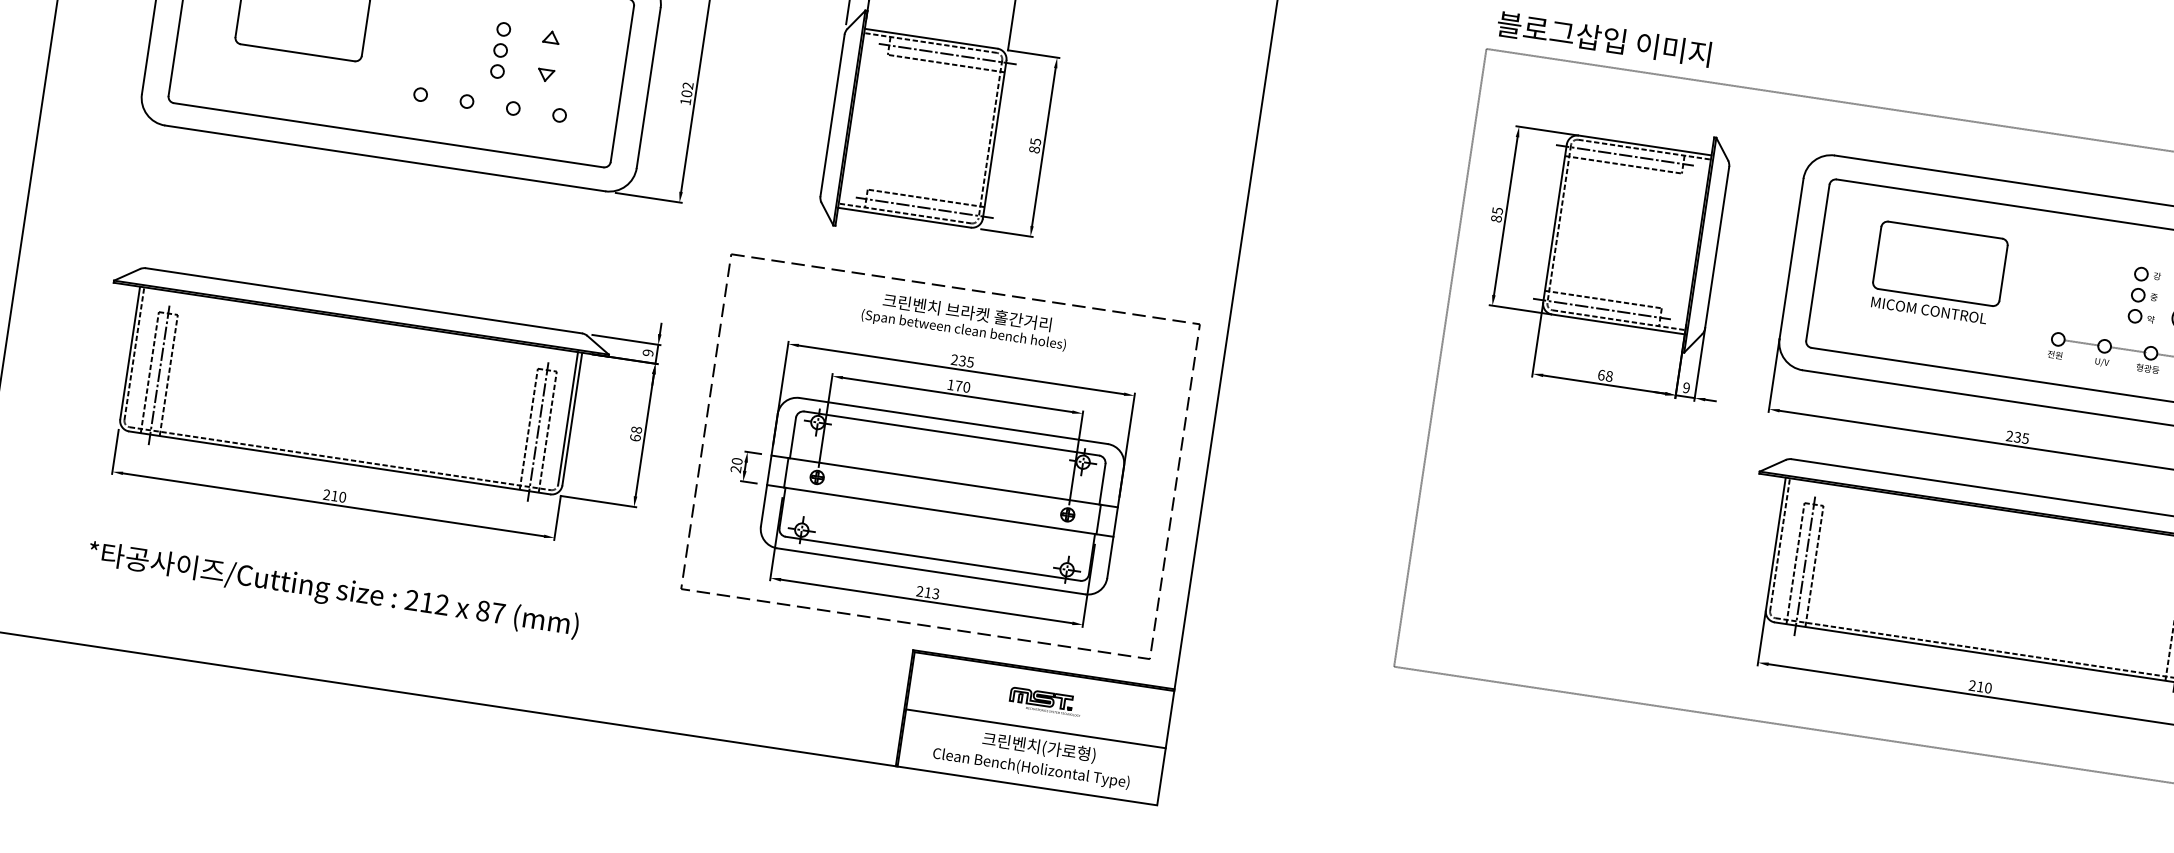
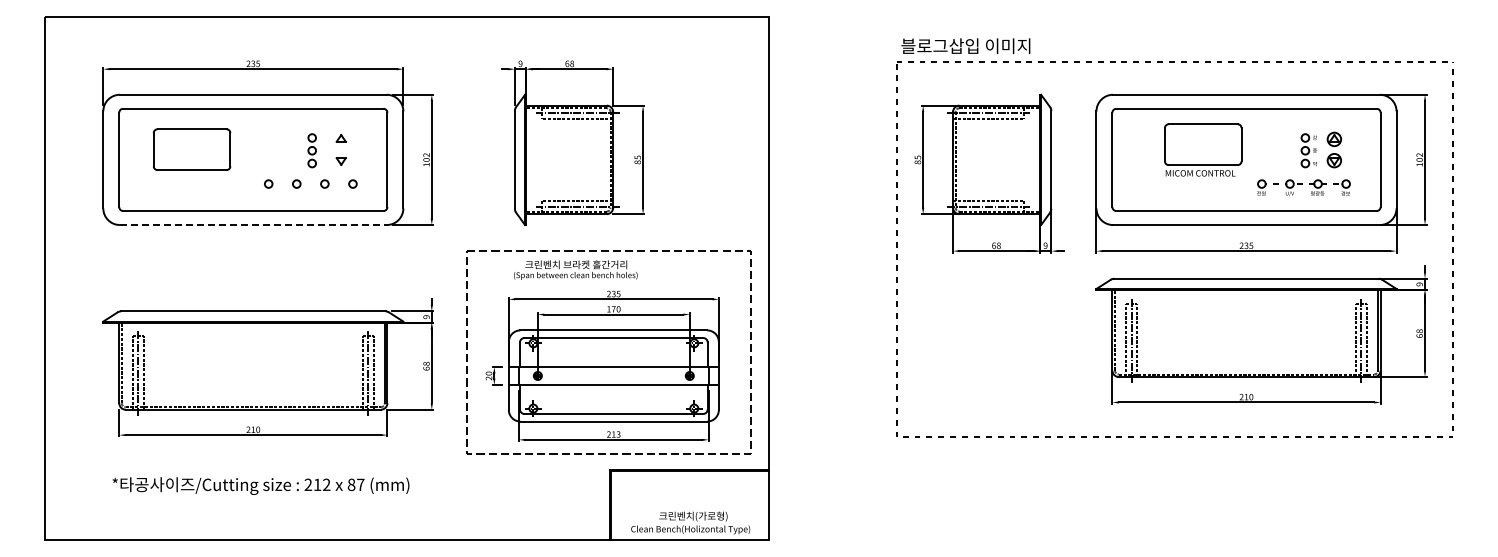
line: (385, 159) -> (253, 225), solid -> dashed
part: (1939, 271) -> (1203, 149), moved
text: (964, 320) -> (575, 269), moved
part: (1044, 701) -> (692, 488), removed
line: (1035, 728) -> (689, 505), removed

